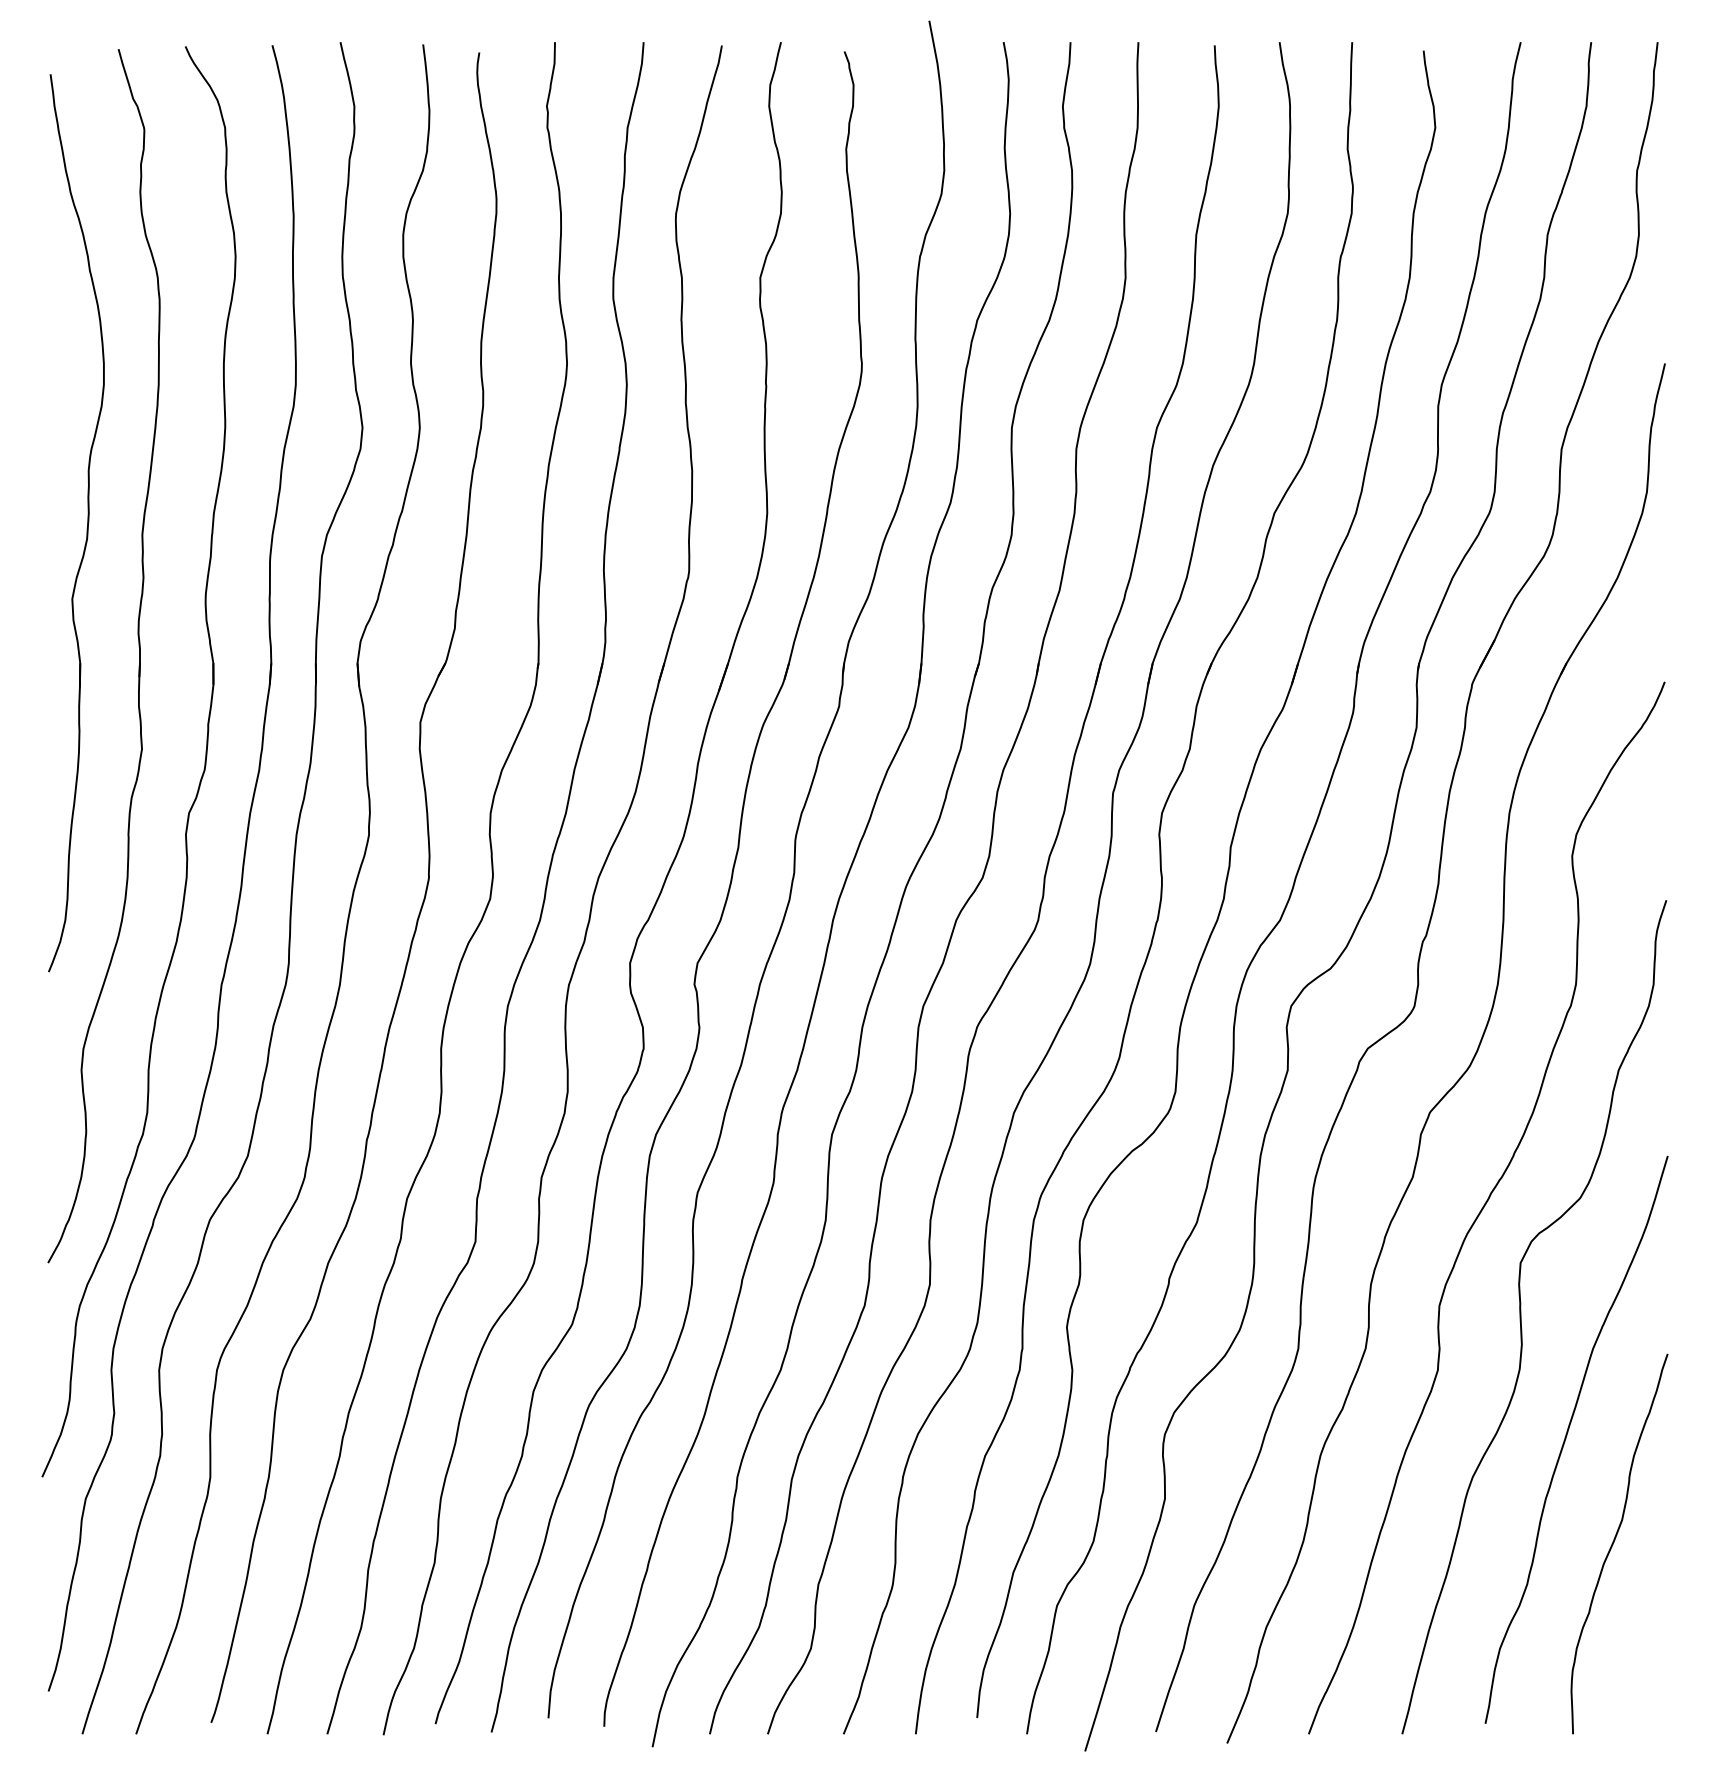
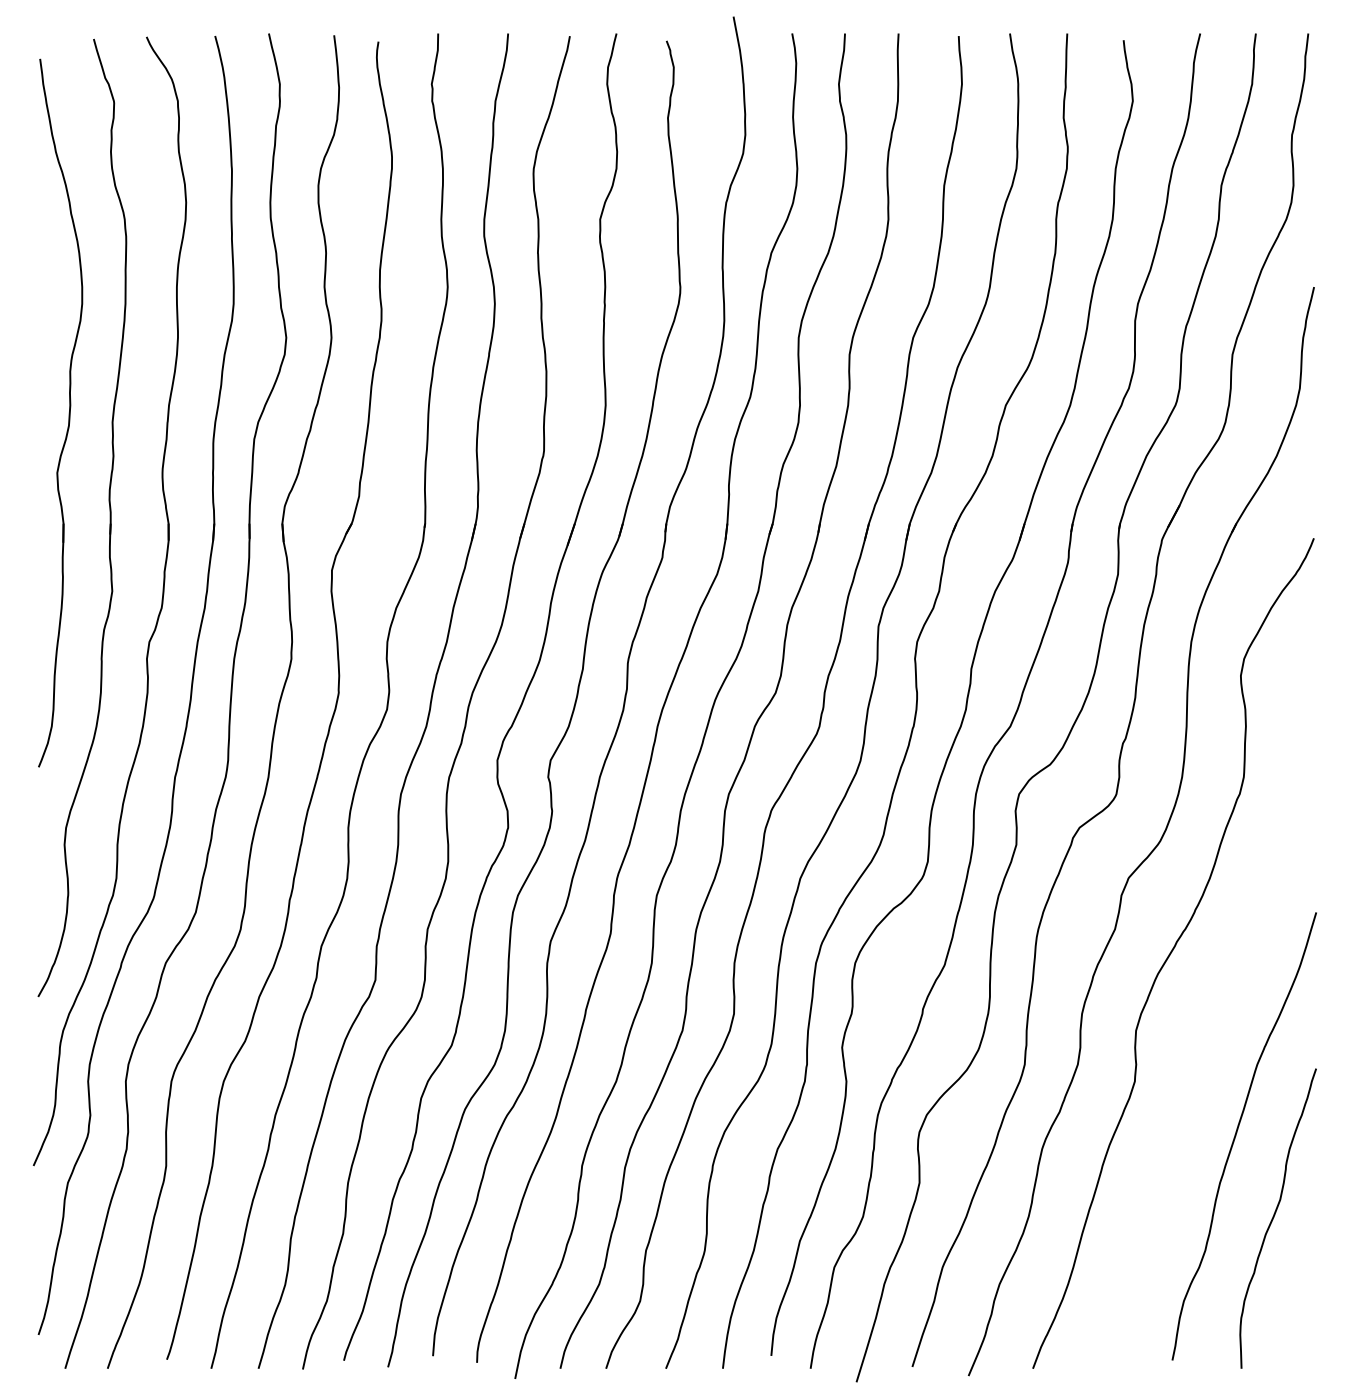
curve: (1521, 1317) -> (1200, 1039), removed

